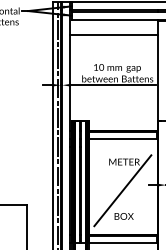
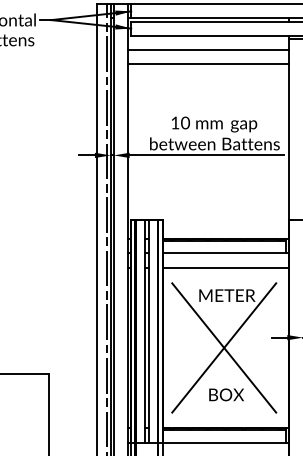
line: (114, 27) -> (208, 50), added
line: (123, 146) -> (225, 267), added
line: (122, 190) -> (223, 347), added

